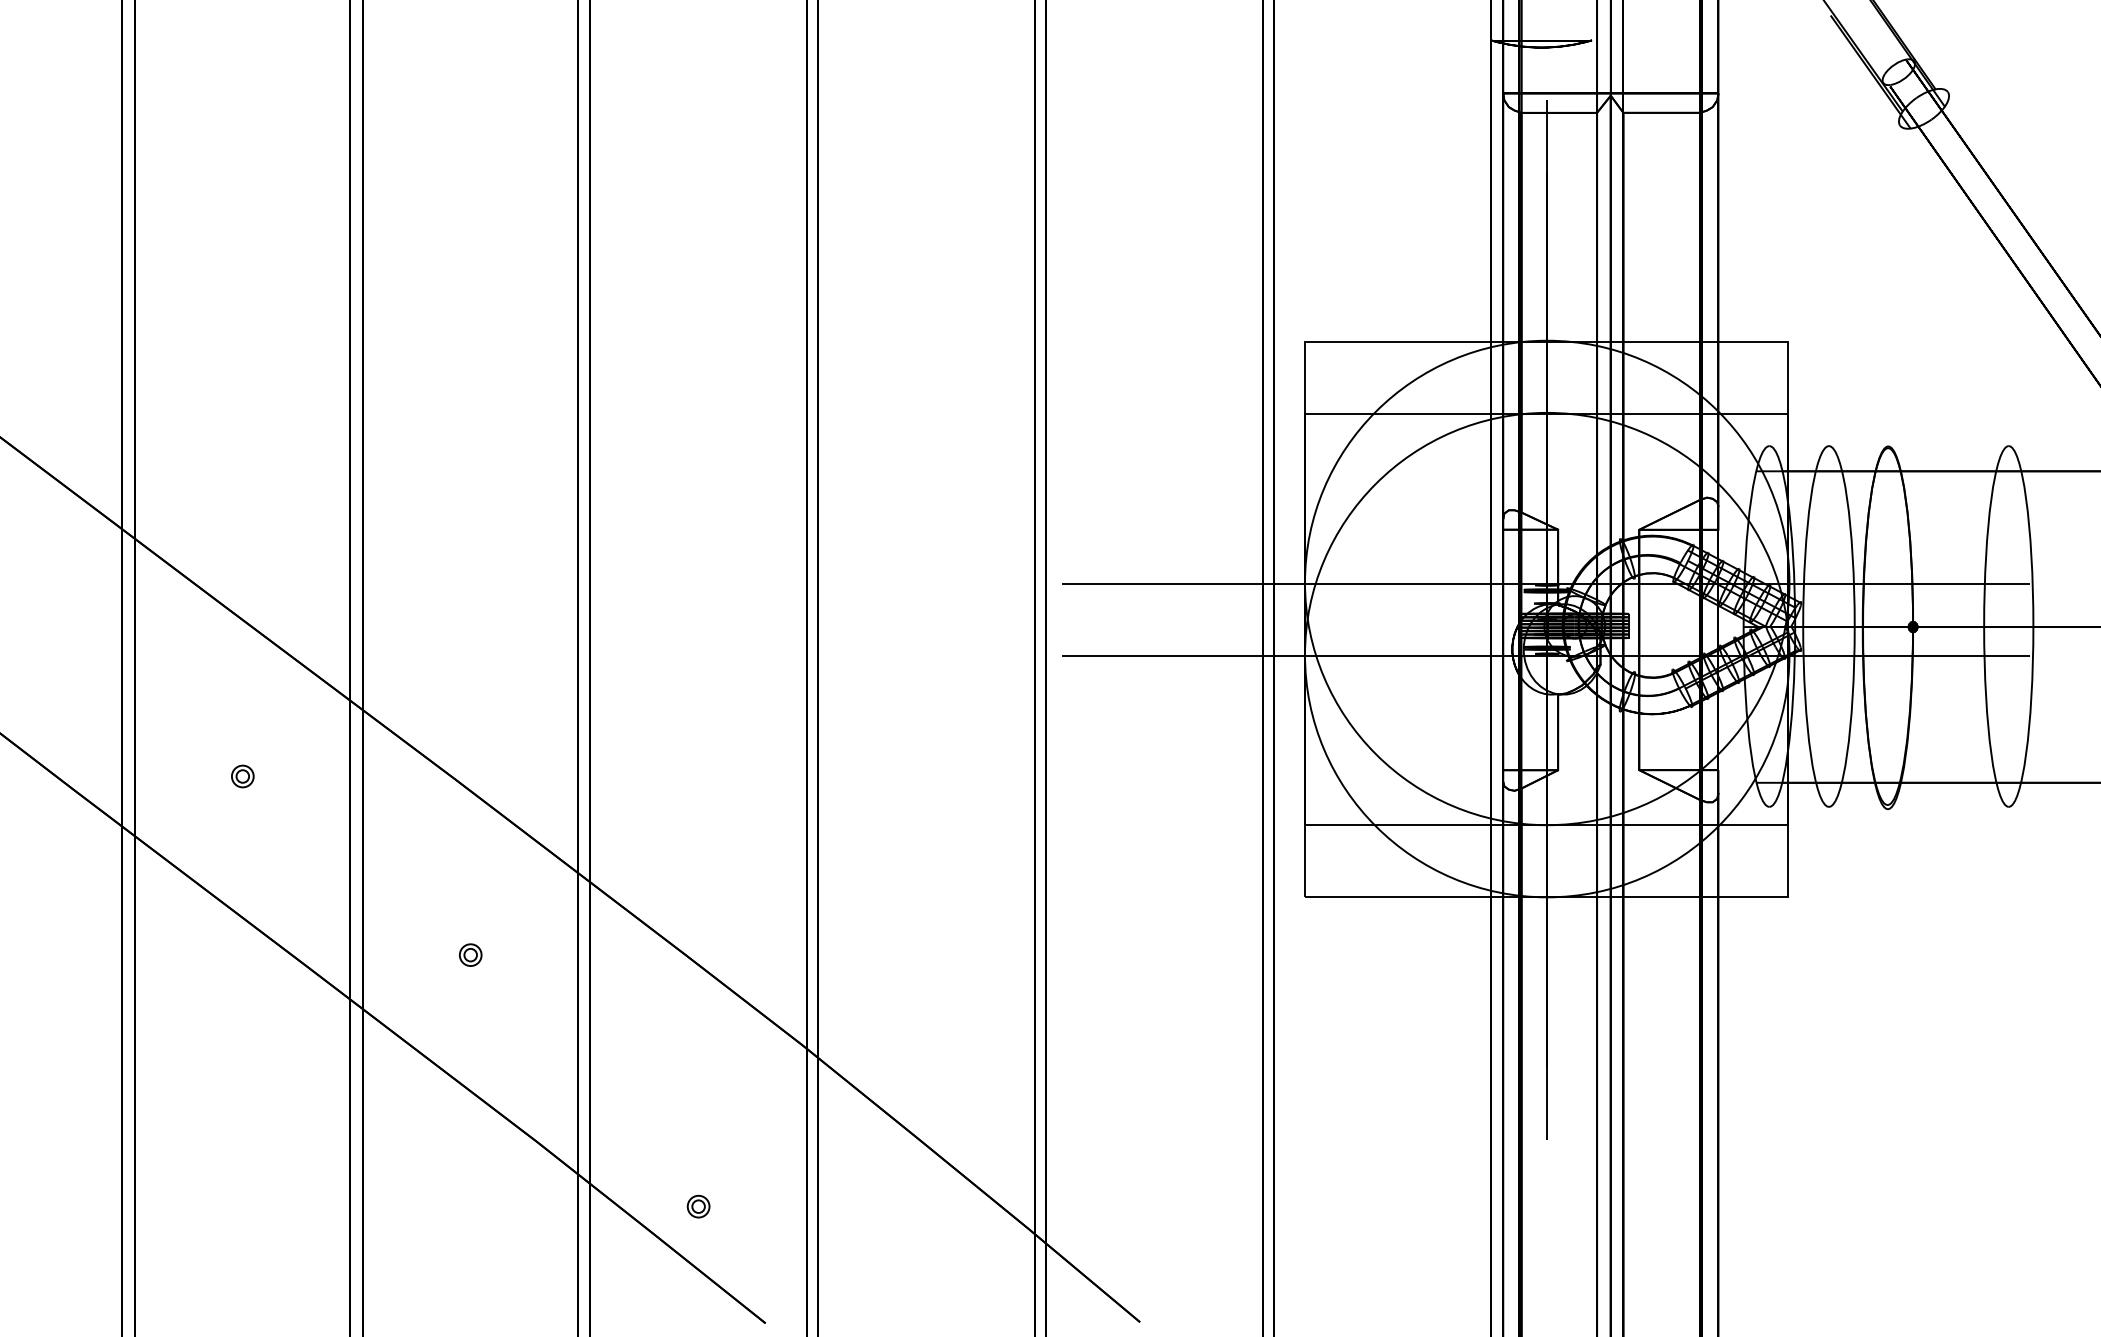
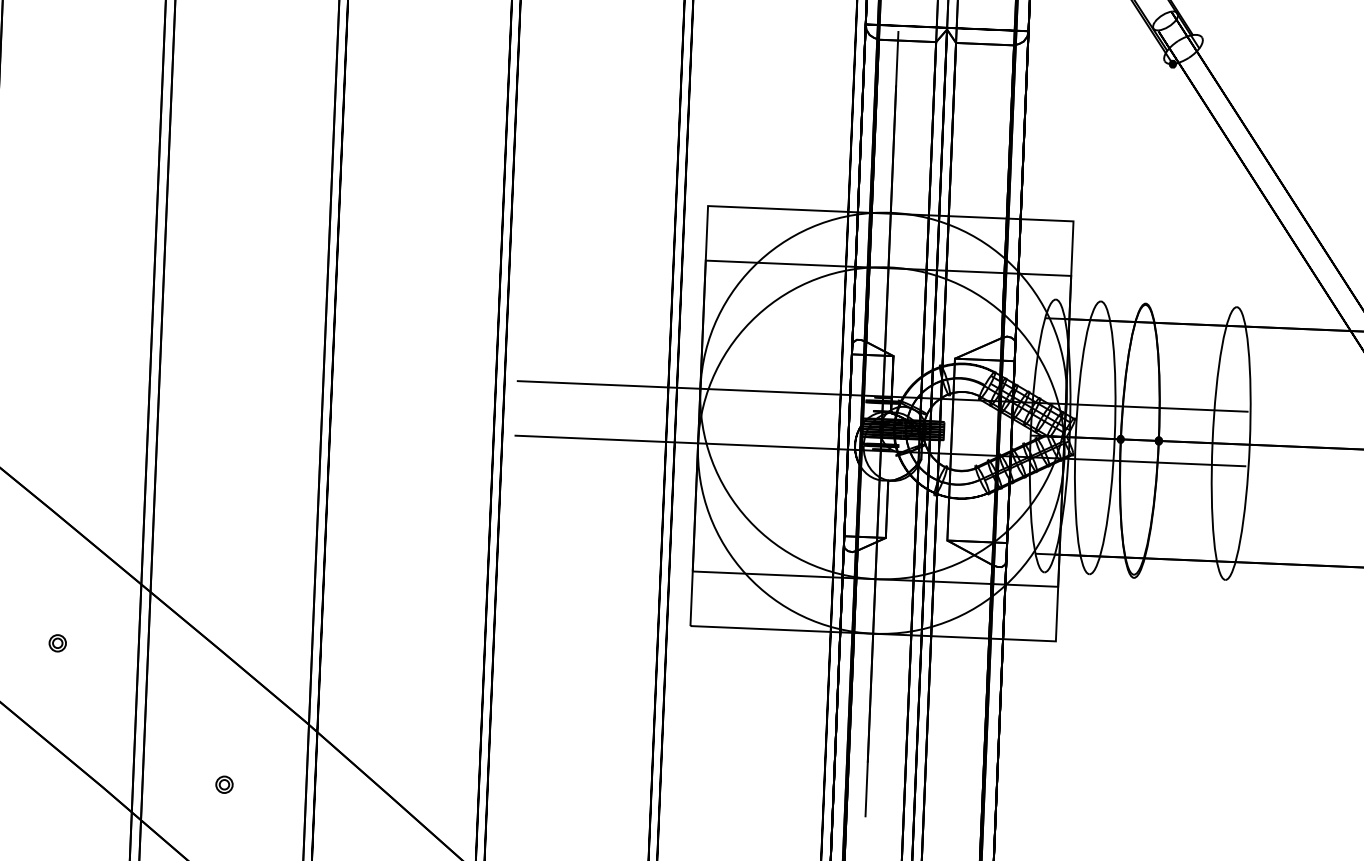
fill: (1910, 128) -> (1172, 63), added
fill: (1862, 626) -> (1120, 438), added
part: (698, 1206) -> (224, 784), moved

